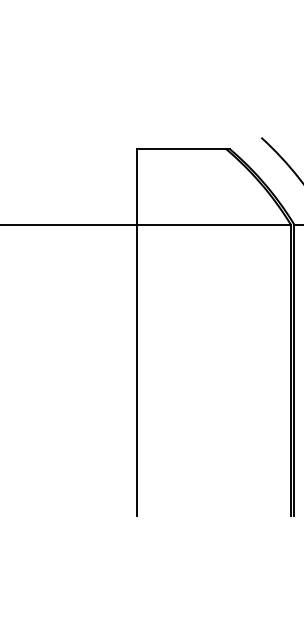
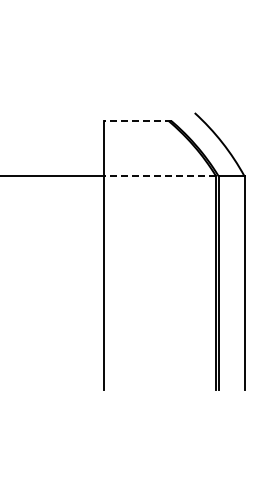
line: (182, 149) -> (137, 121), solid -> dashed
line: (213, 224) -> (159, 176), solid -> dashed

